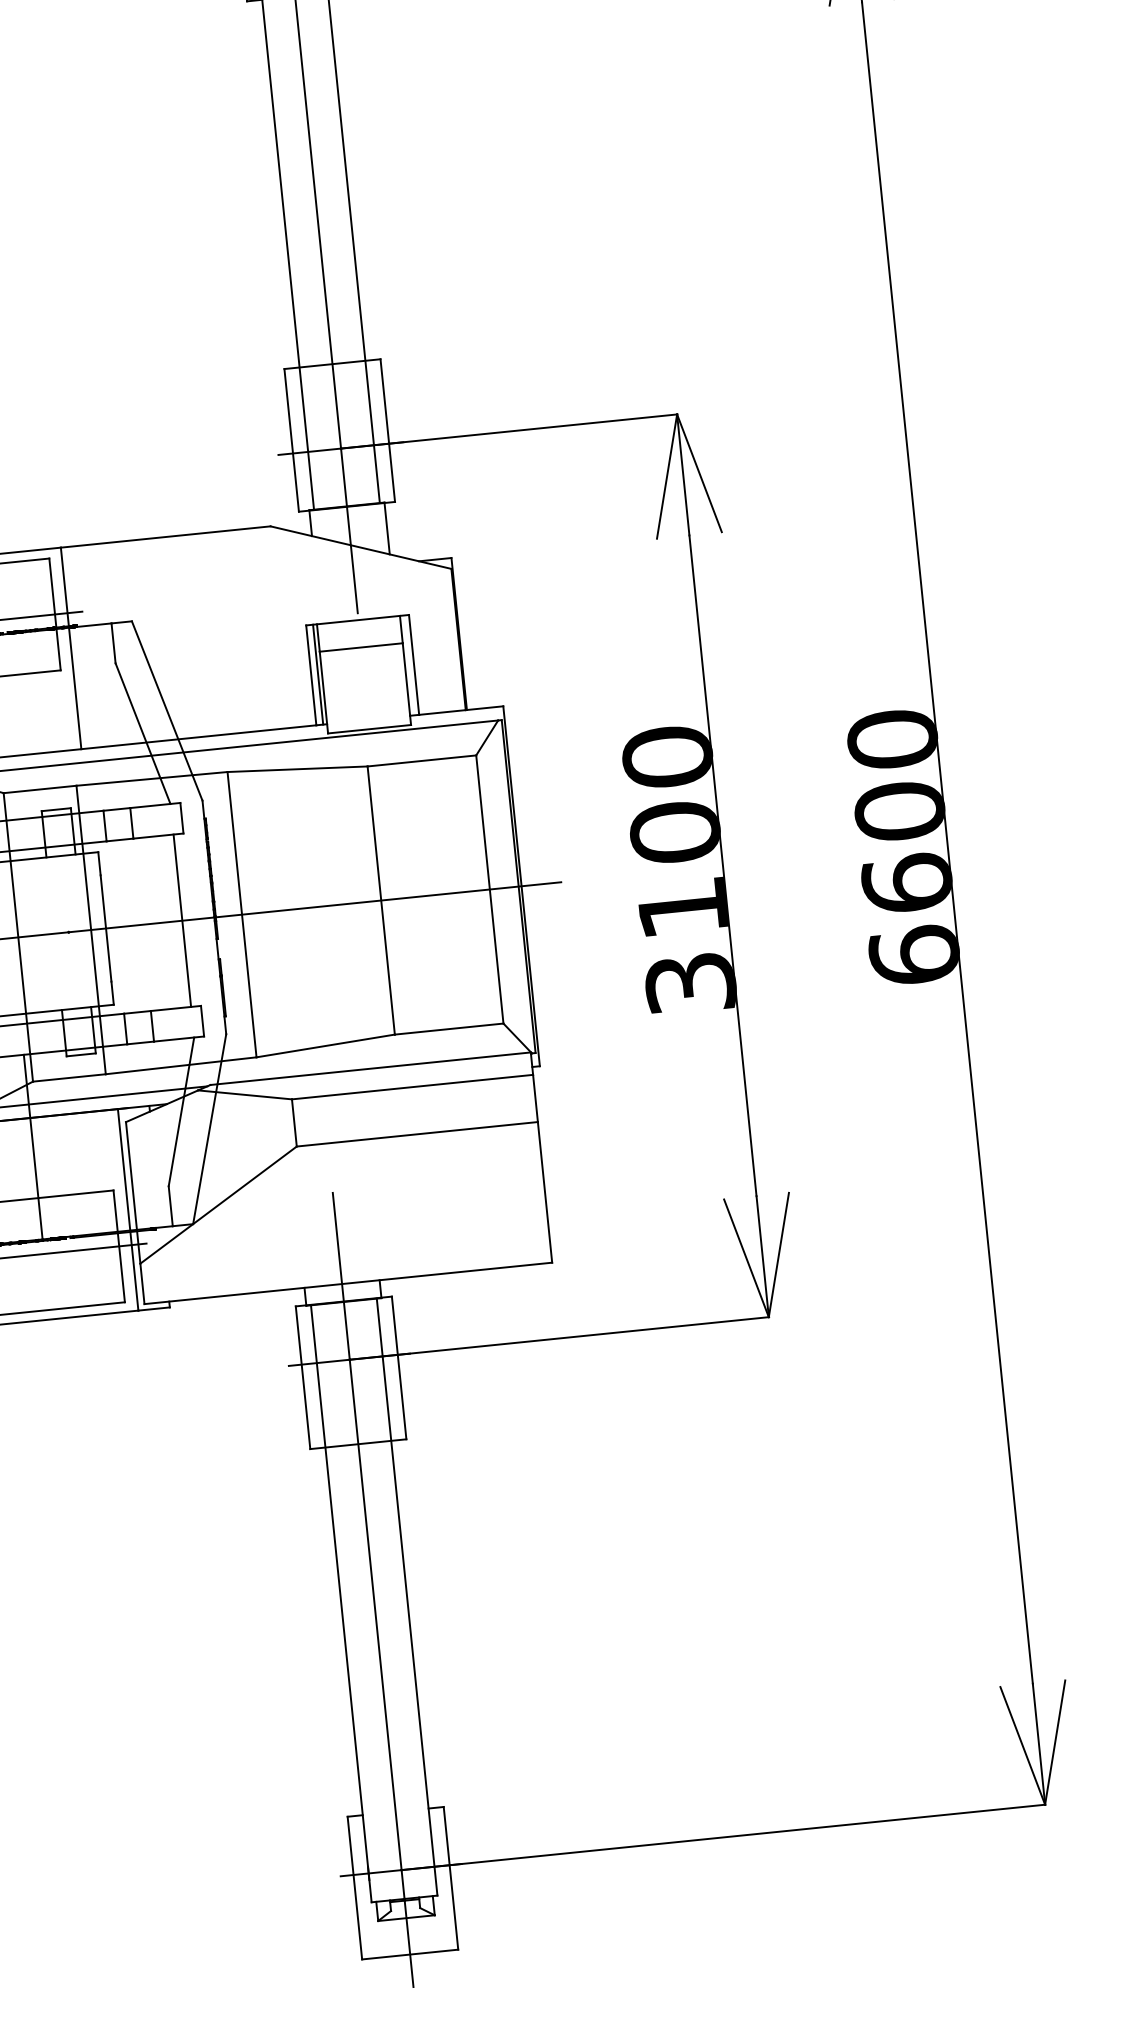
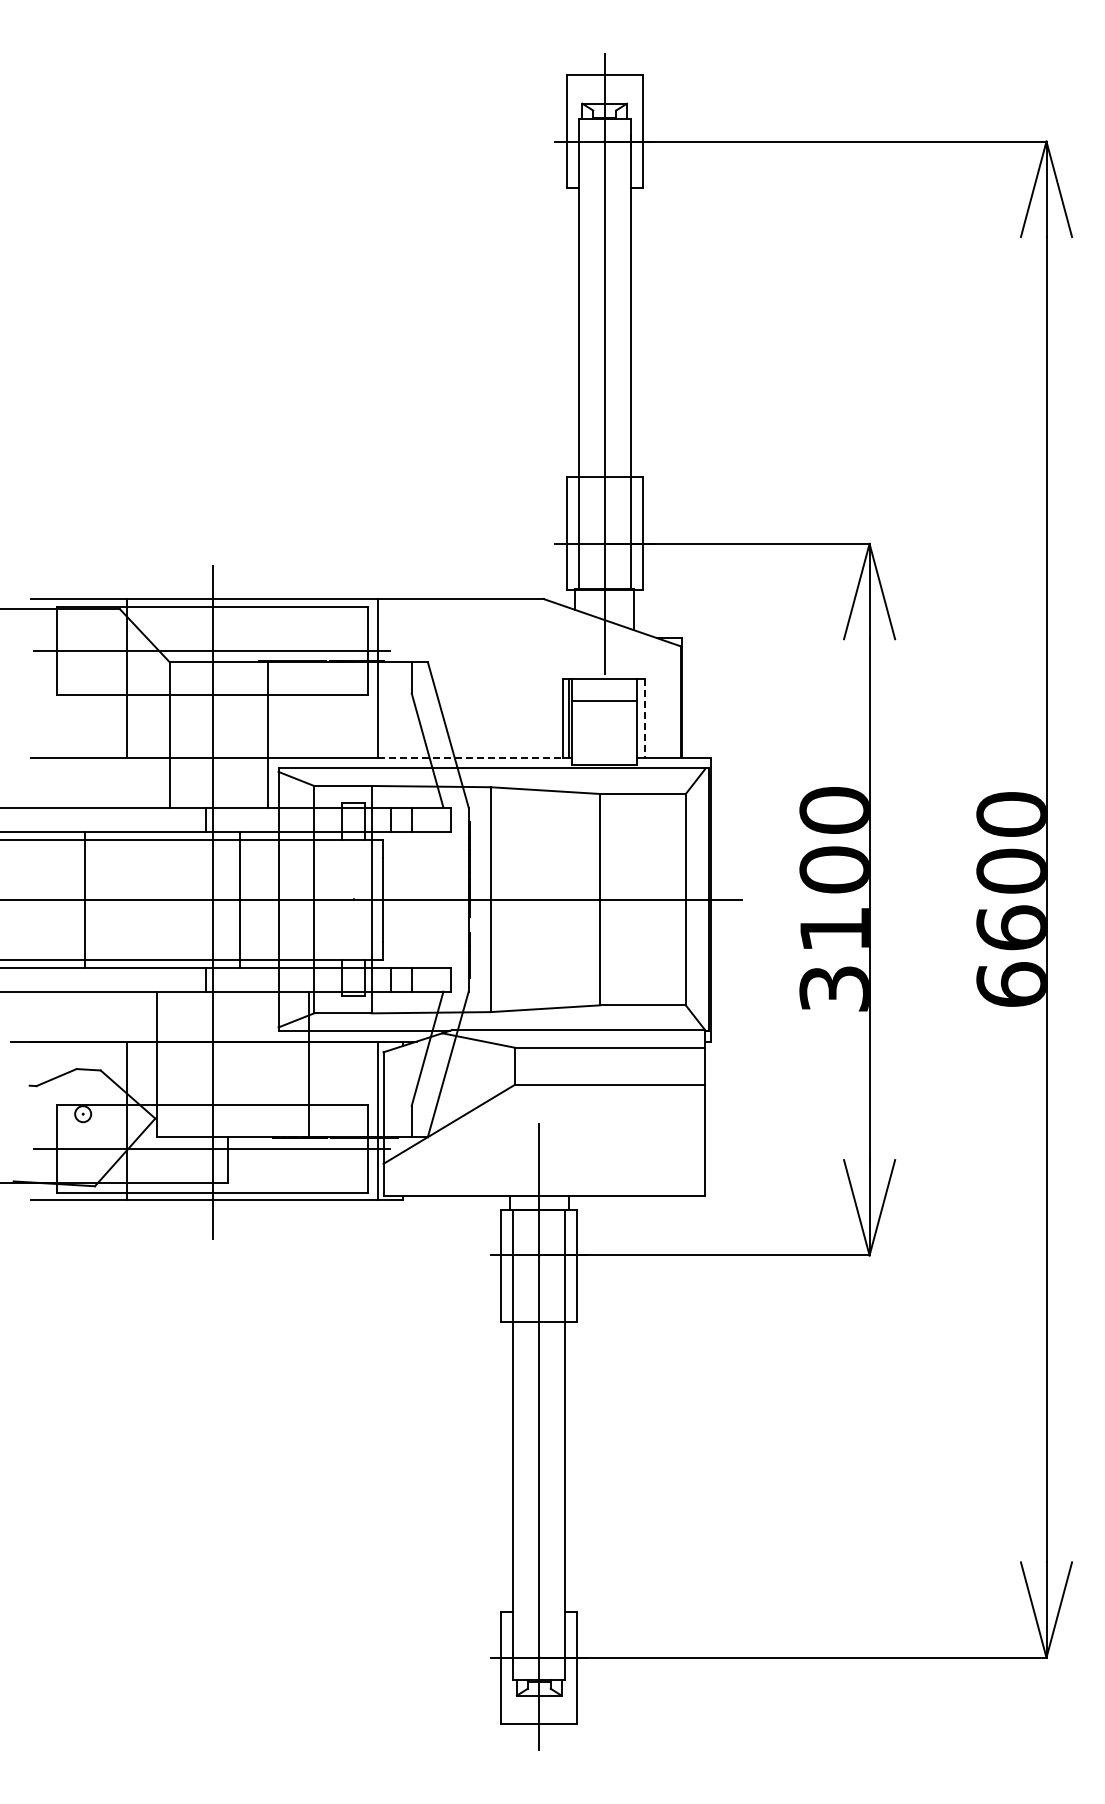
line: (414, 664) -> (644, 718), solid -> dashed
line: (198, 736) -> (470, 757), solid -> dashed
line: (182, 920) -> (443, 899), removed

